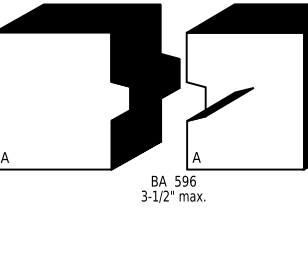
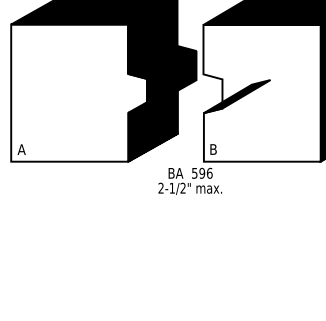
text: (196, 157) -> (213, 149), A -> B
text: (143, 196) -> (160, 188), 3-1/2" -> 2-1/2"

